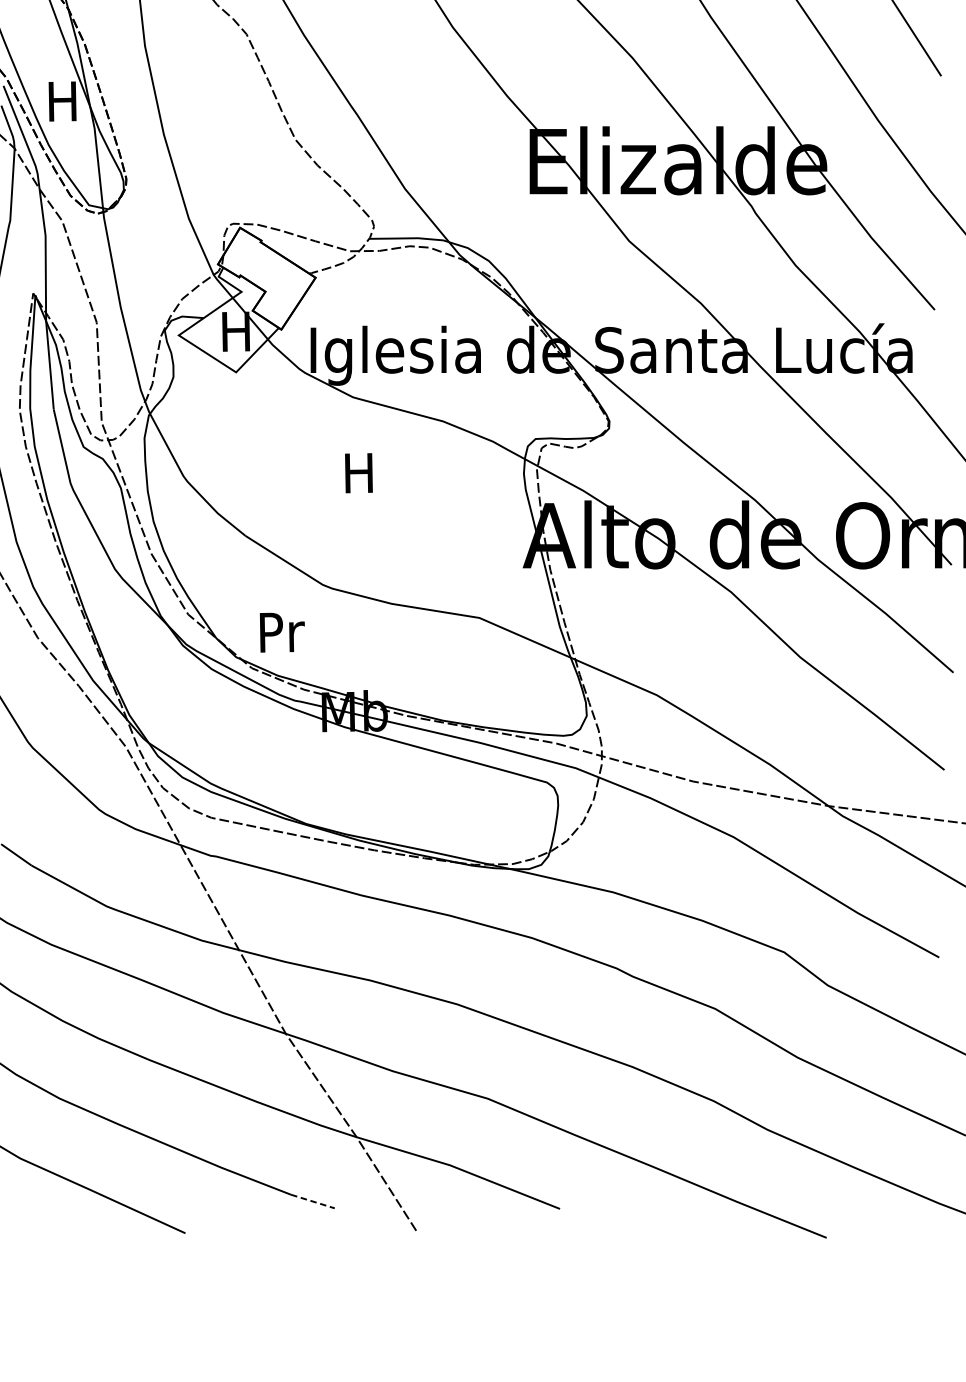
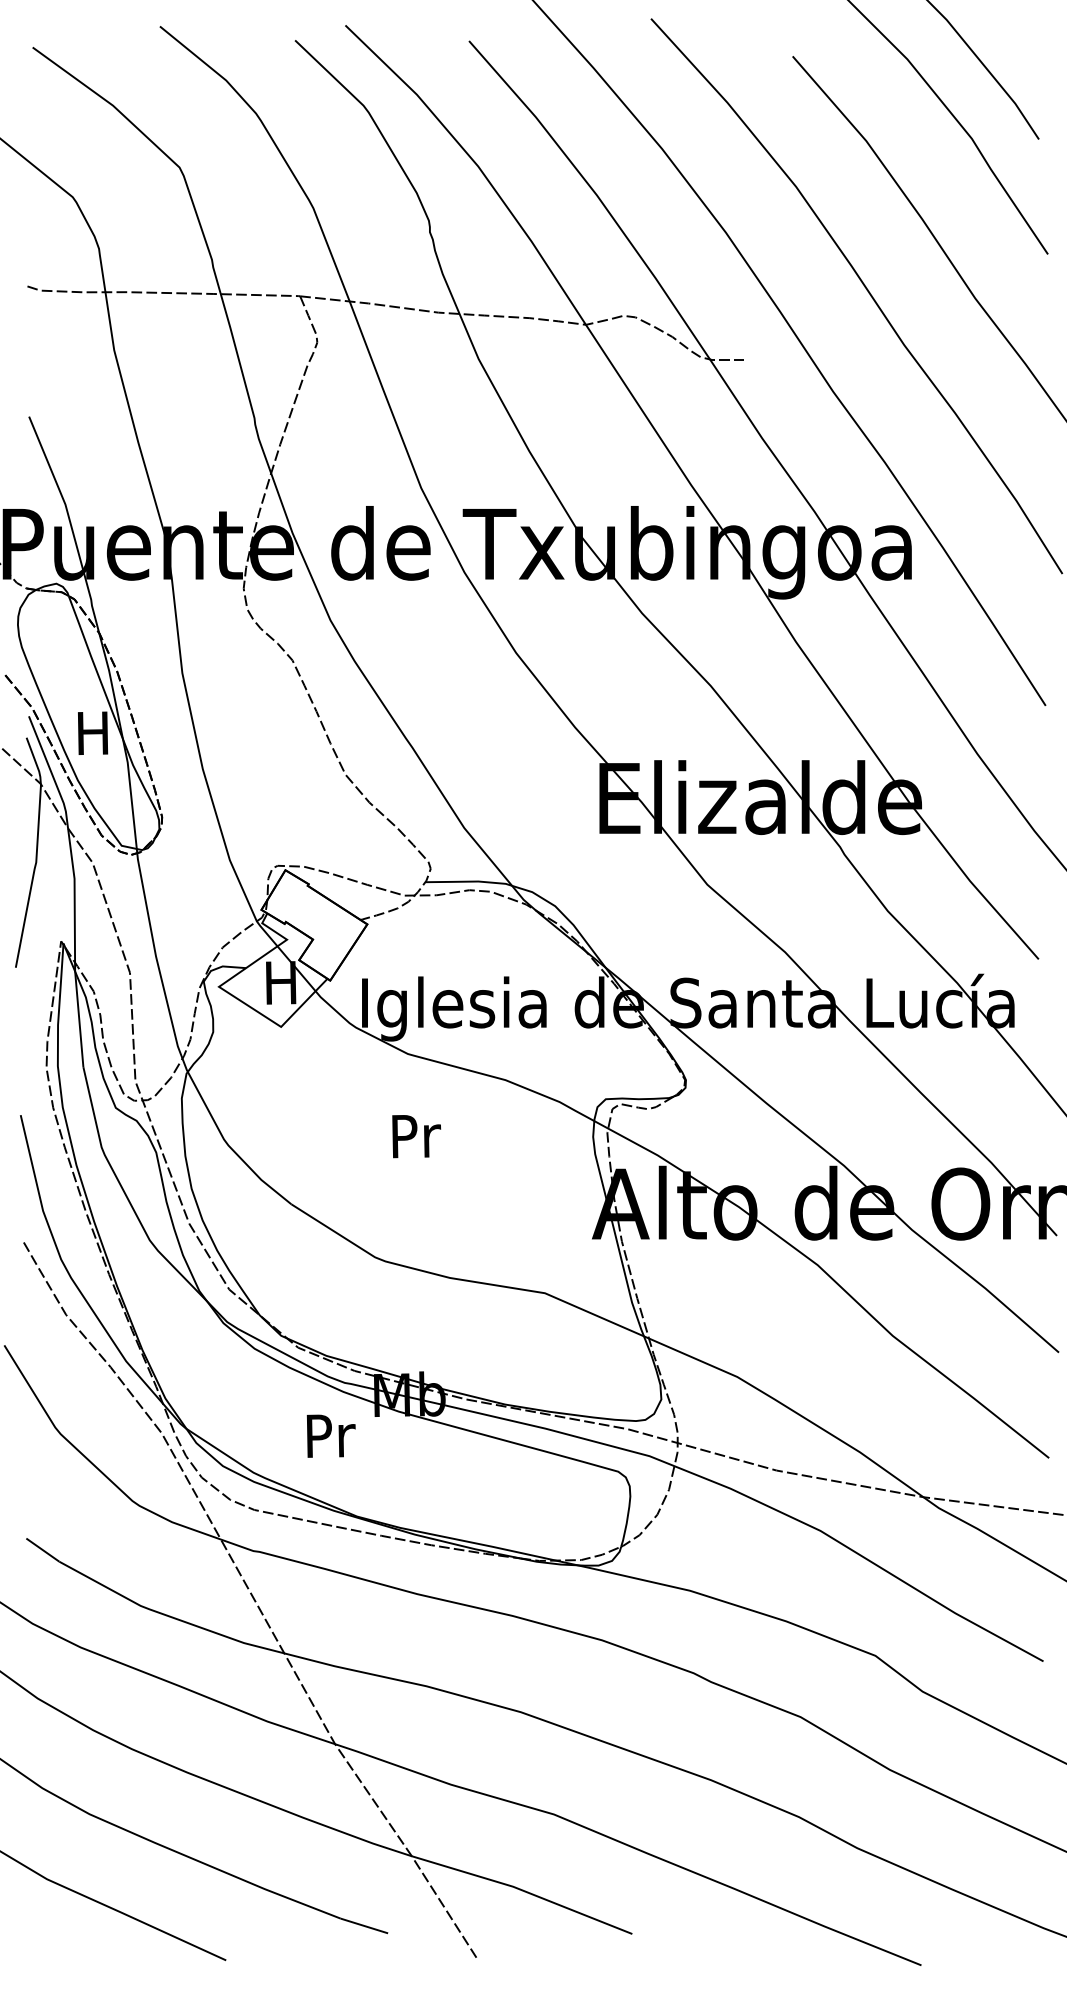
text: (360, 473) -> (416, 1136), H -> Pr
text: (281, 632) -> (330, 1435), moved
line: (313, 1201) -> (364, 1925), dashed -> solid

